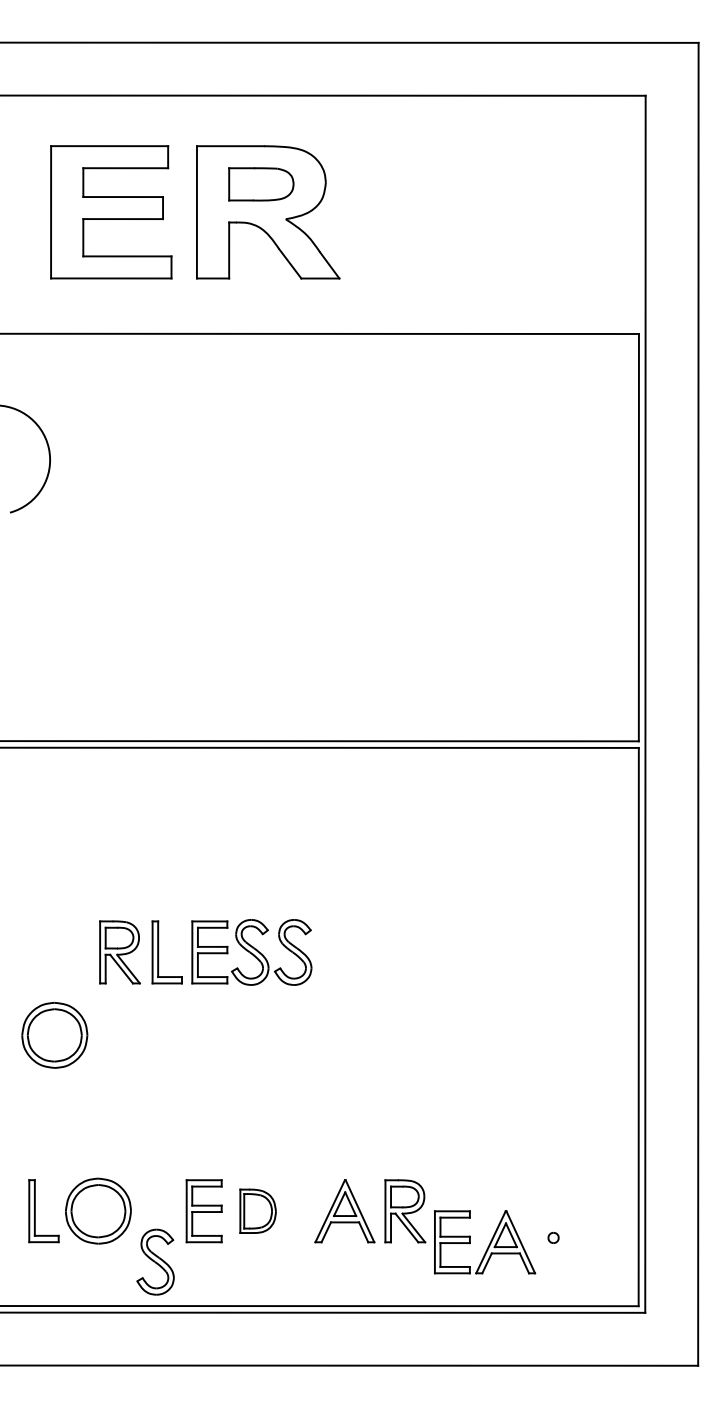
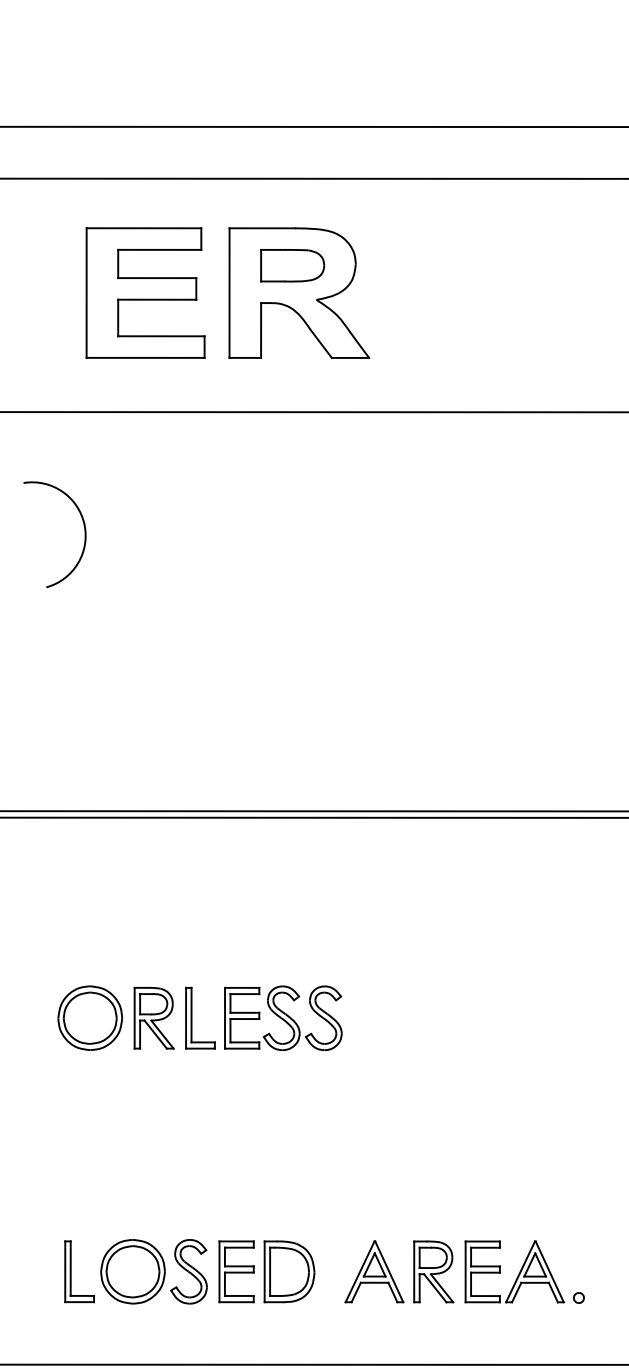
part: (54, 1035) -> (89, 1018), moved
part: (257, 1211) -> (288, 1272), size x1.43
part: (485, 1242) -> (515, 1272), moved
part: (155, 1261) -> (188, 1271), moved

